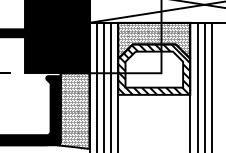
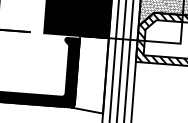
hatch: (74, 110) -> (91, 74), removed

